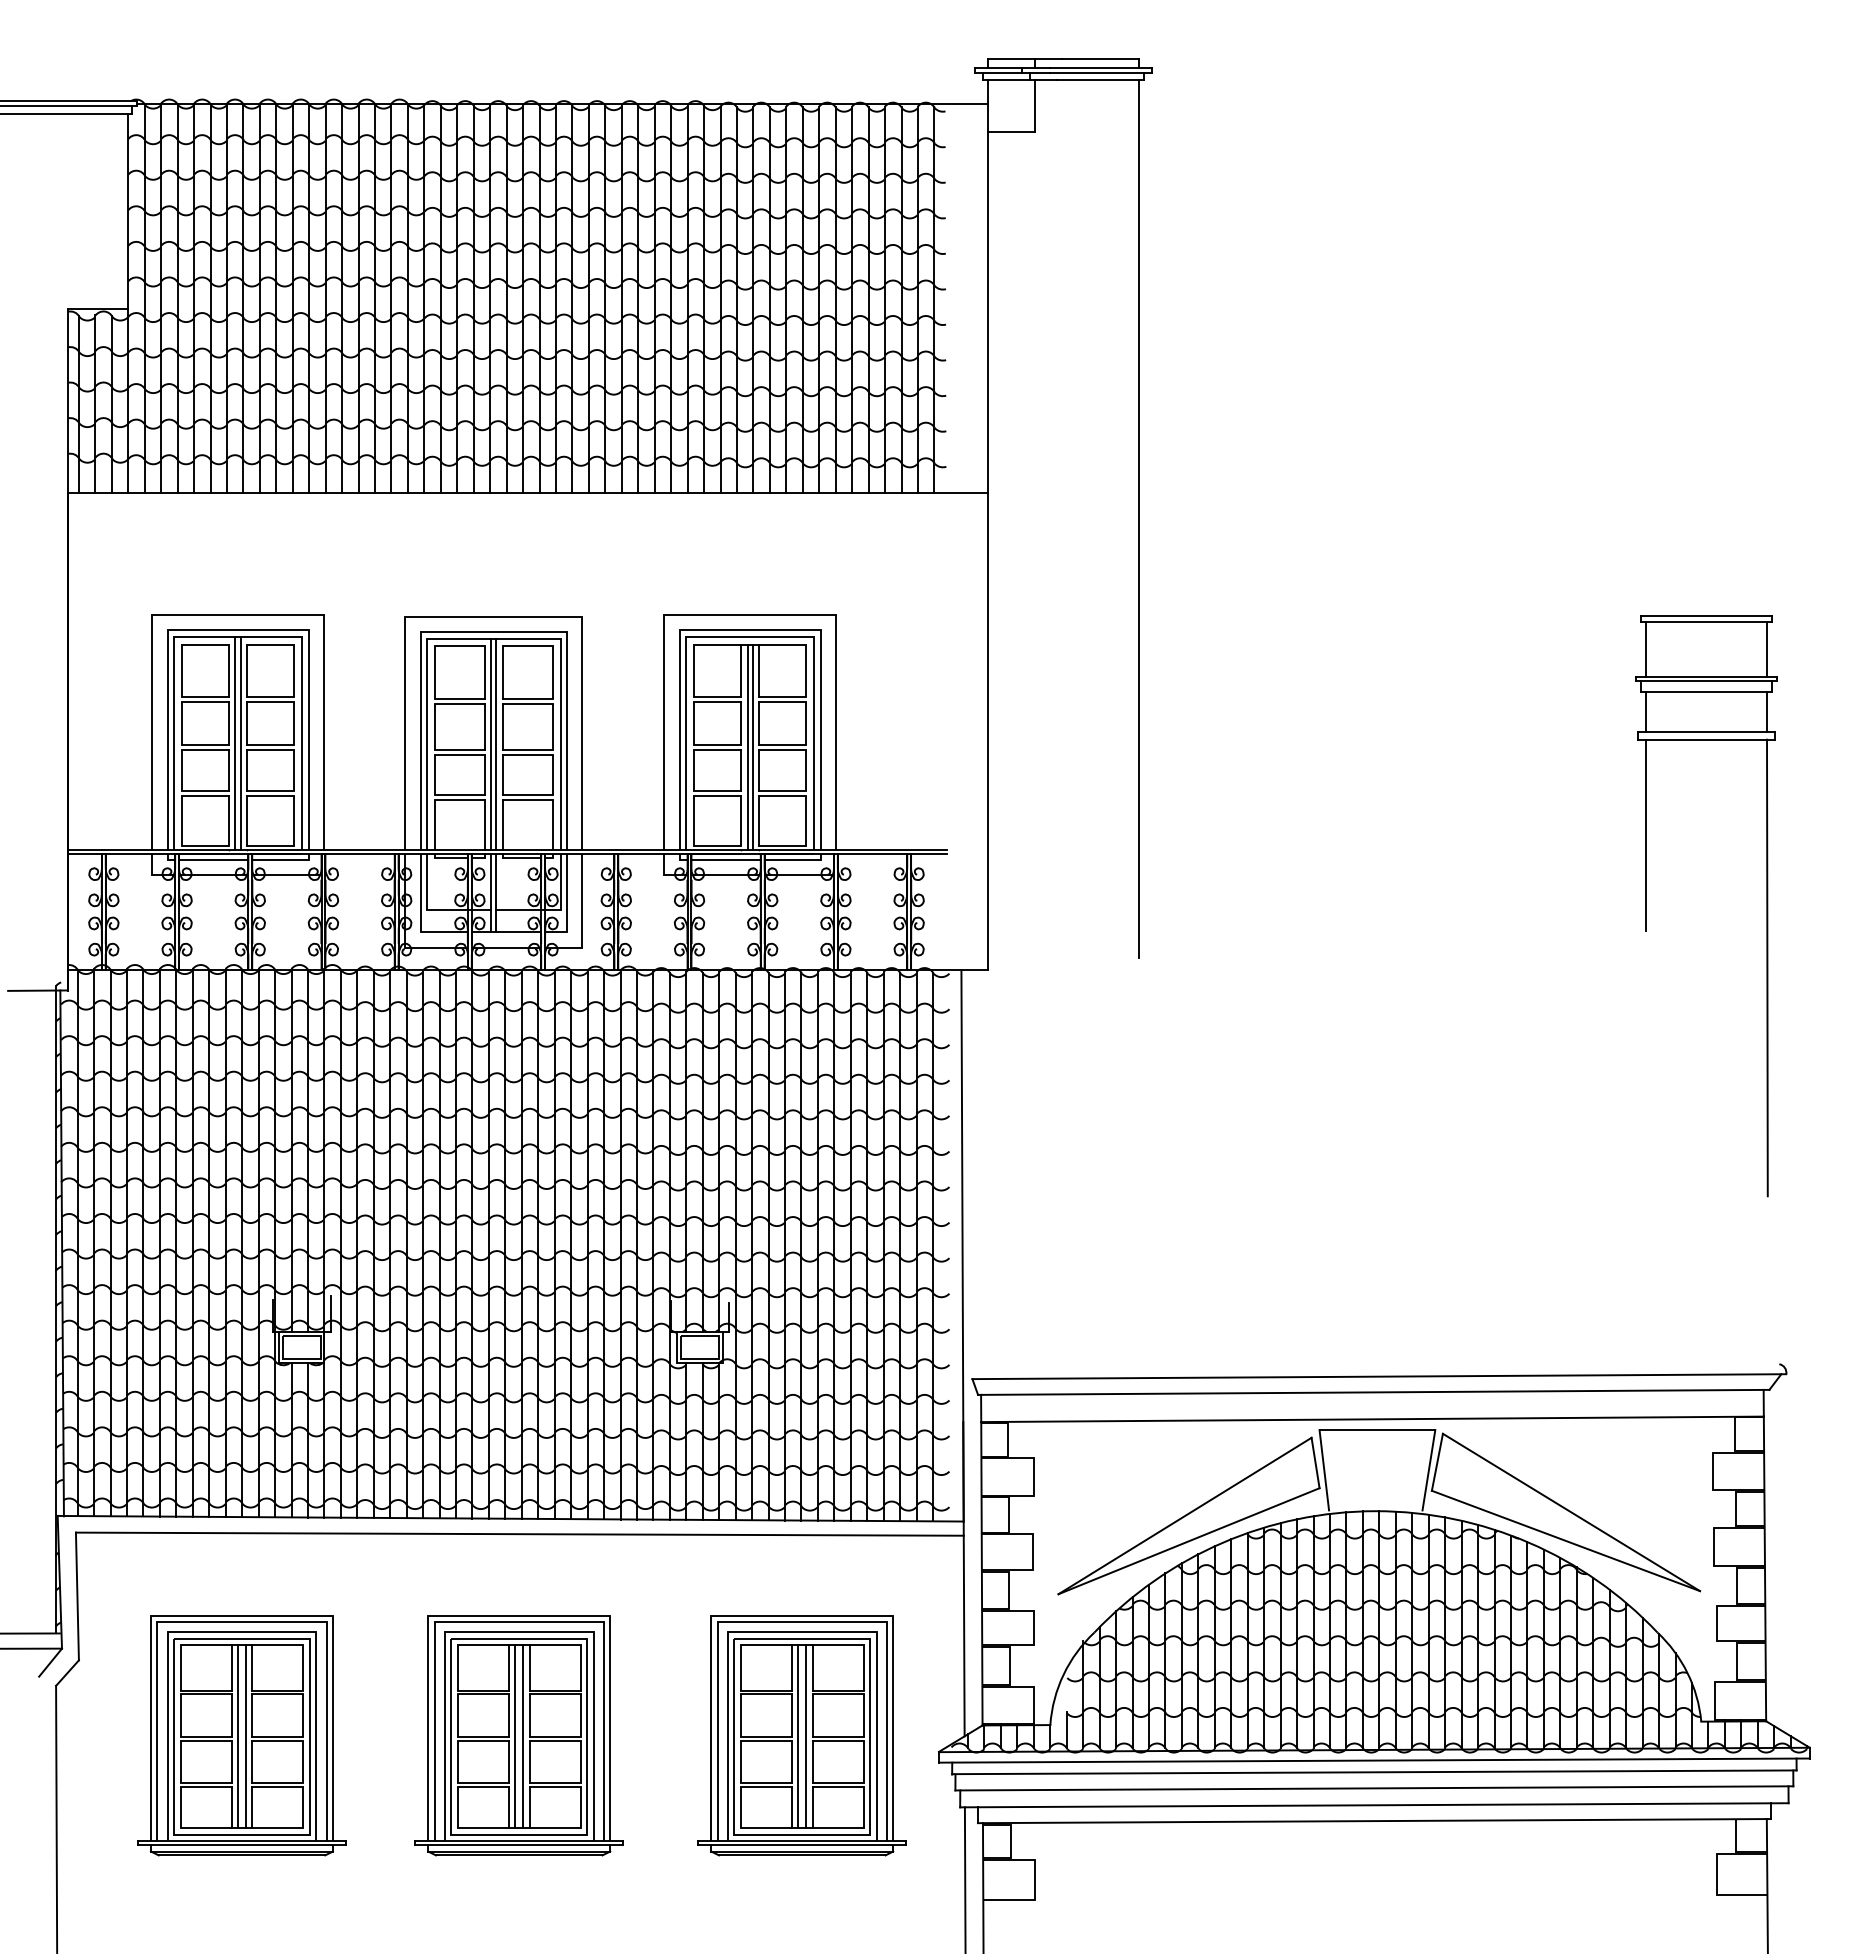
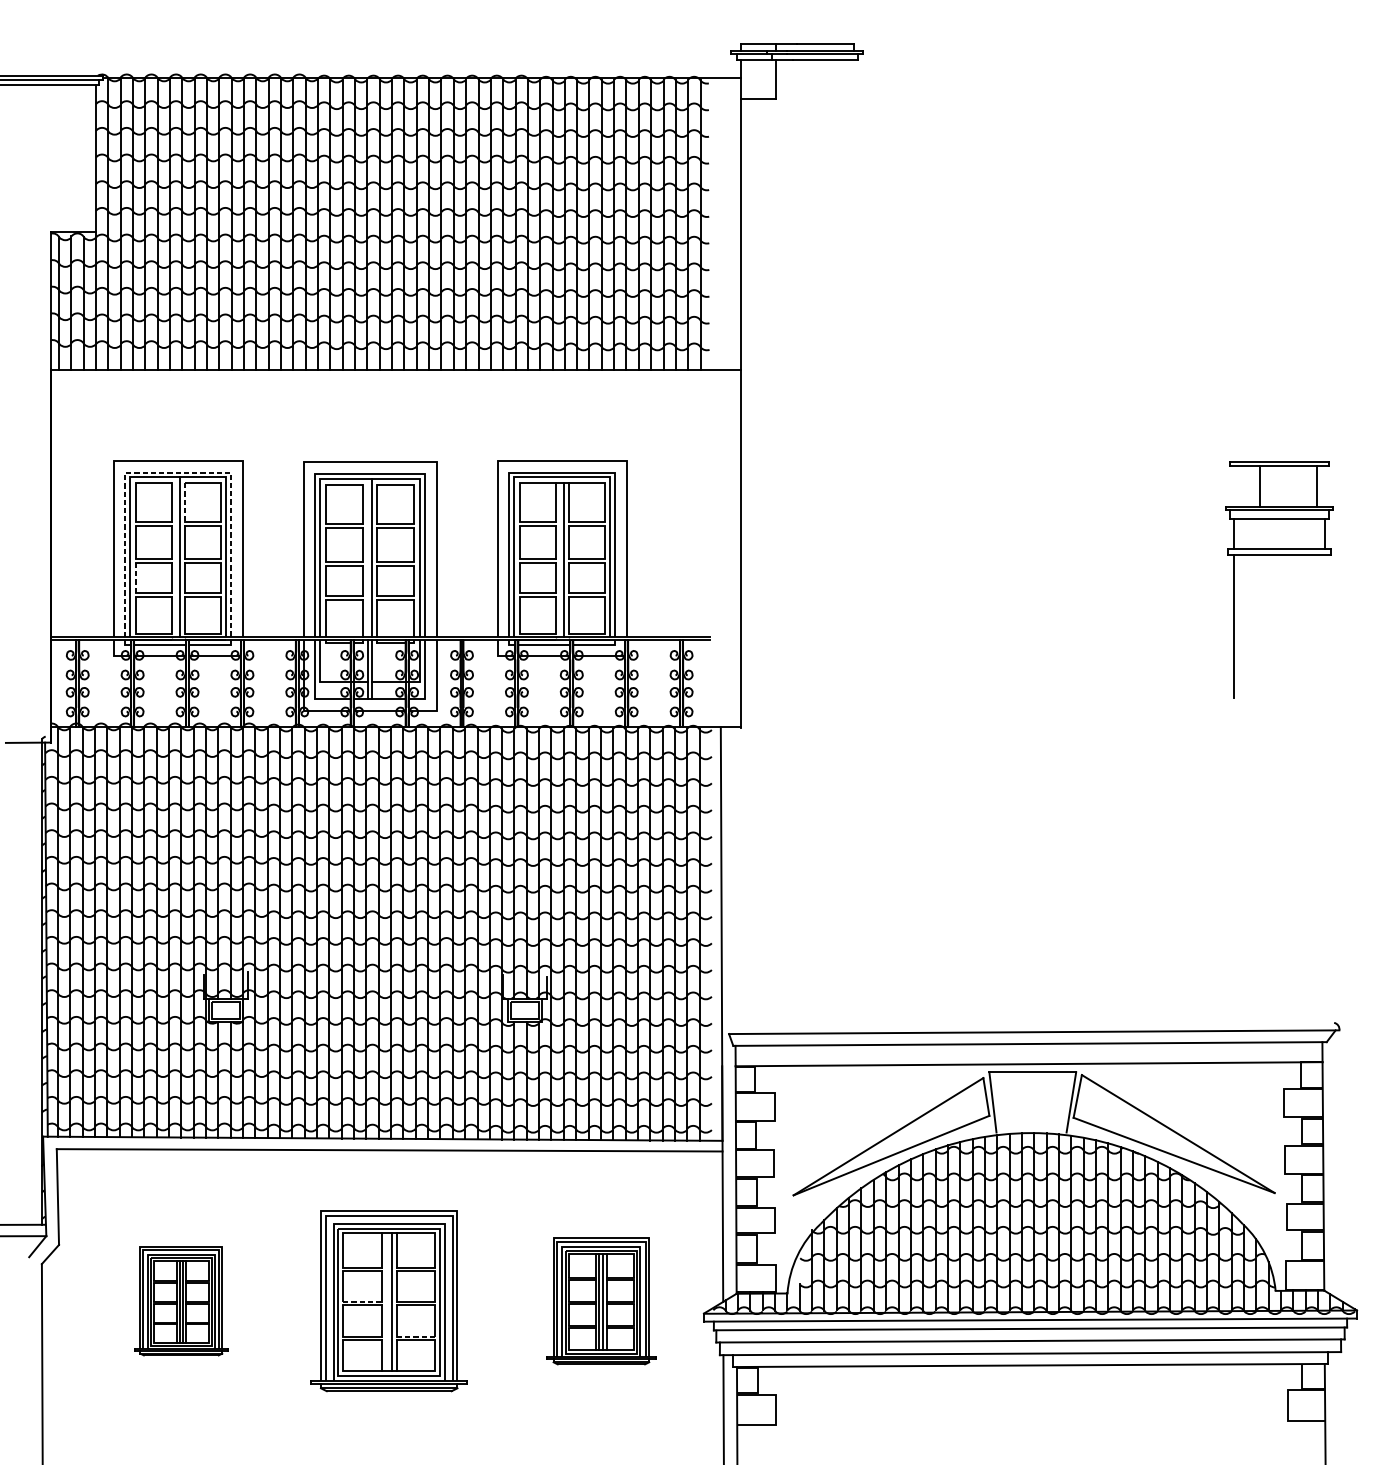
line: (1138, 519) -> (853, 389), removed
line: (238, 630) -> (178, 472), solid -> dashed
line: (1645, 648) -> (1317, 486), moved
line: (1767, 648) -> (1260, 486), moved
line: (247, 671) -> (185, 503), solid -> dashed
line: (235, 742) -> (176, 556), removed
line: (491, 743) -> (368, 557), removed
line: (747, 746) -> (560, 559), removed
line: (181, 770) -> (135, 577), solid -> dashed
line: (1767, 967) -> (1325, 725), removed
part: (241, 1735) -> (180, 1301), size x0.6
part: (801, 1735) -> (600, 1301), size x0.7
line: (483, 1736) -> (362, 1302), solid -> dashed
line: (515, 1736) -> (386, 1302), removed
line: (555, 1782) -> (416, 1336), solid -> dashed

